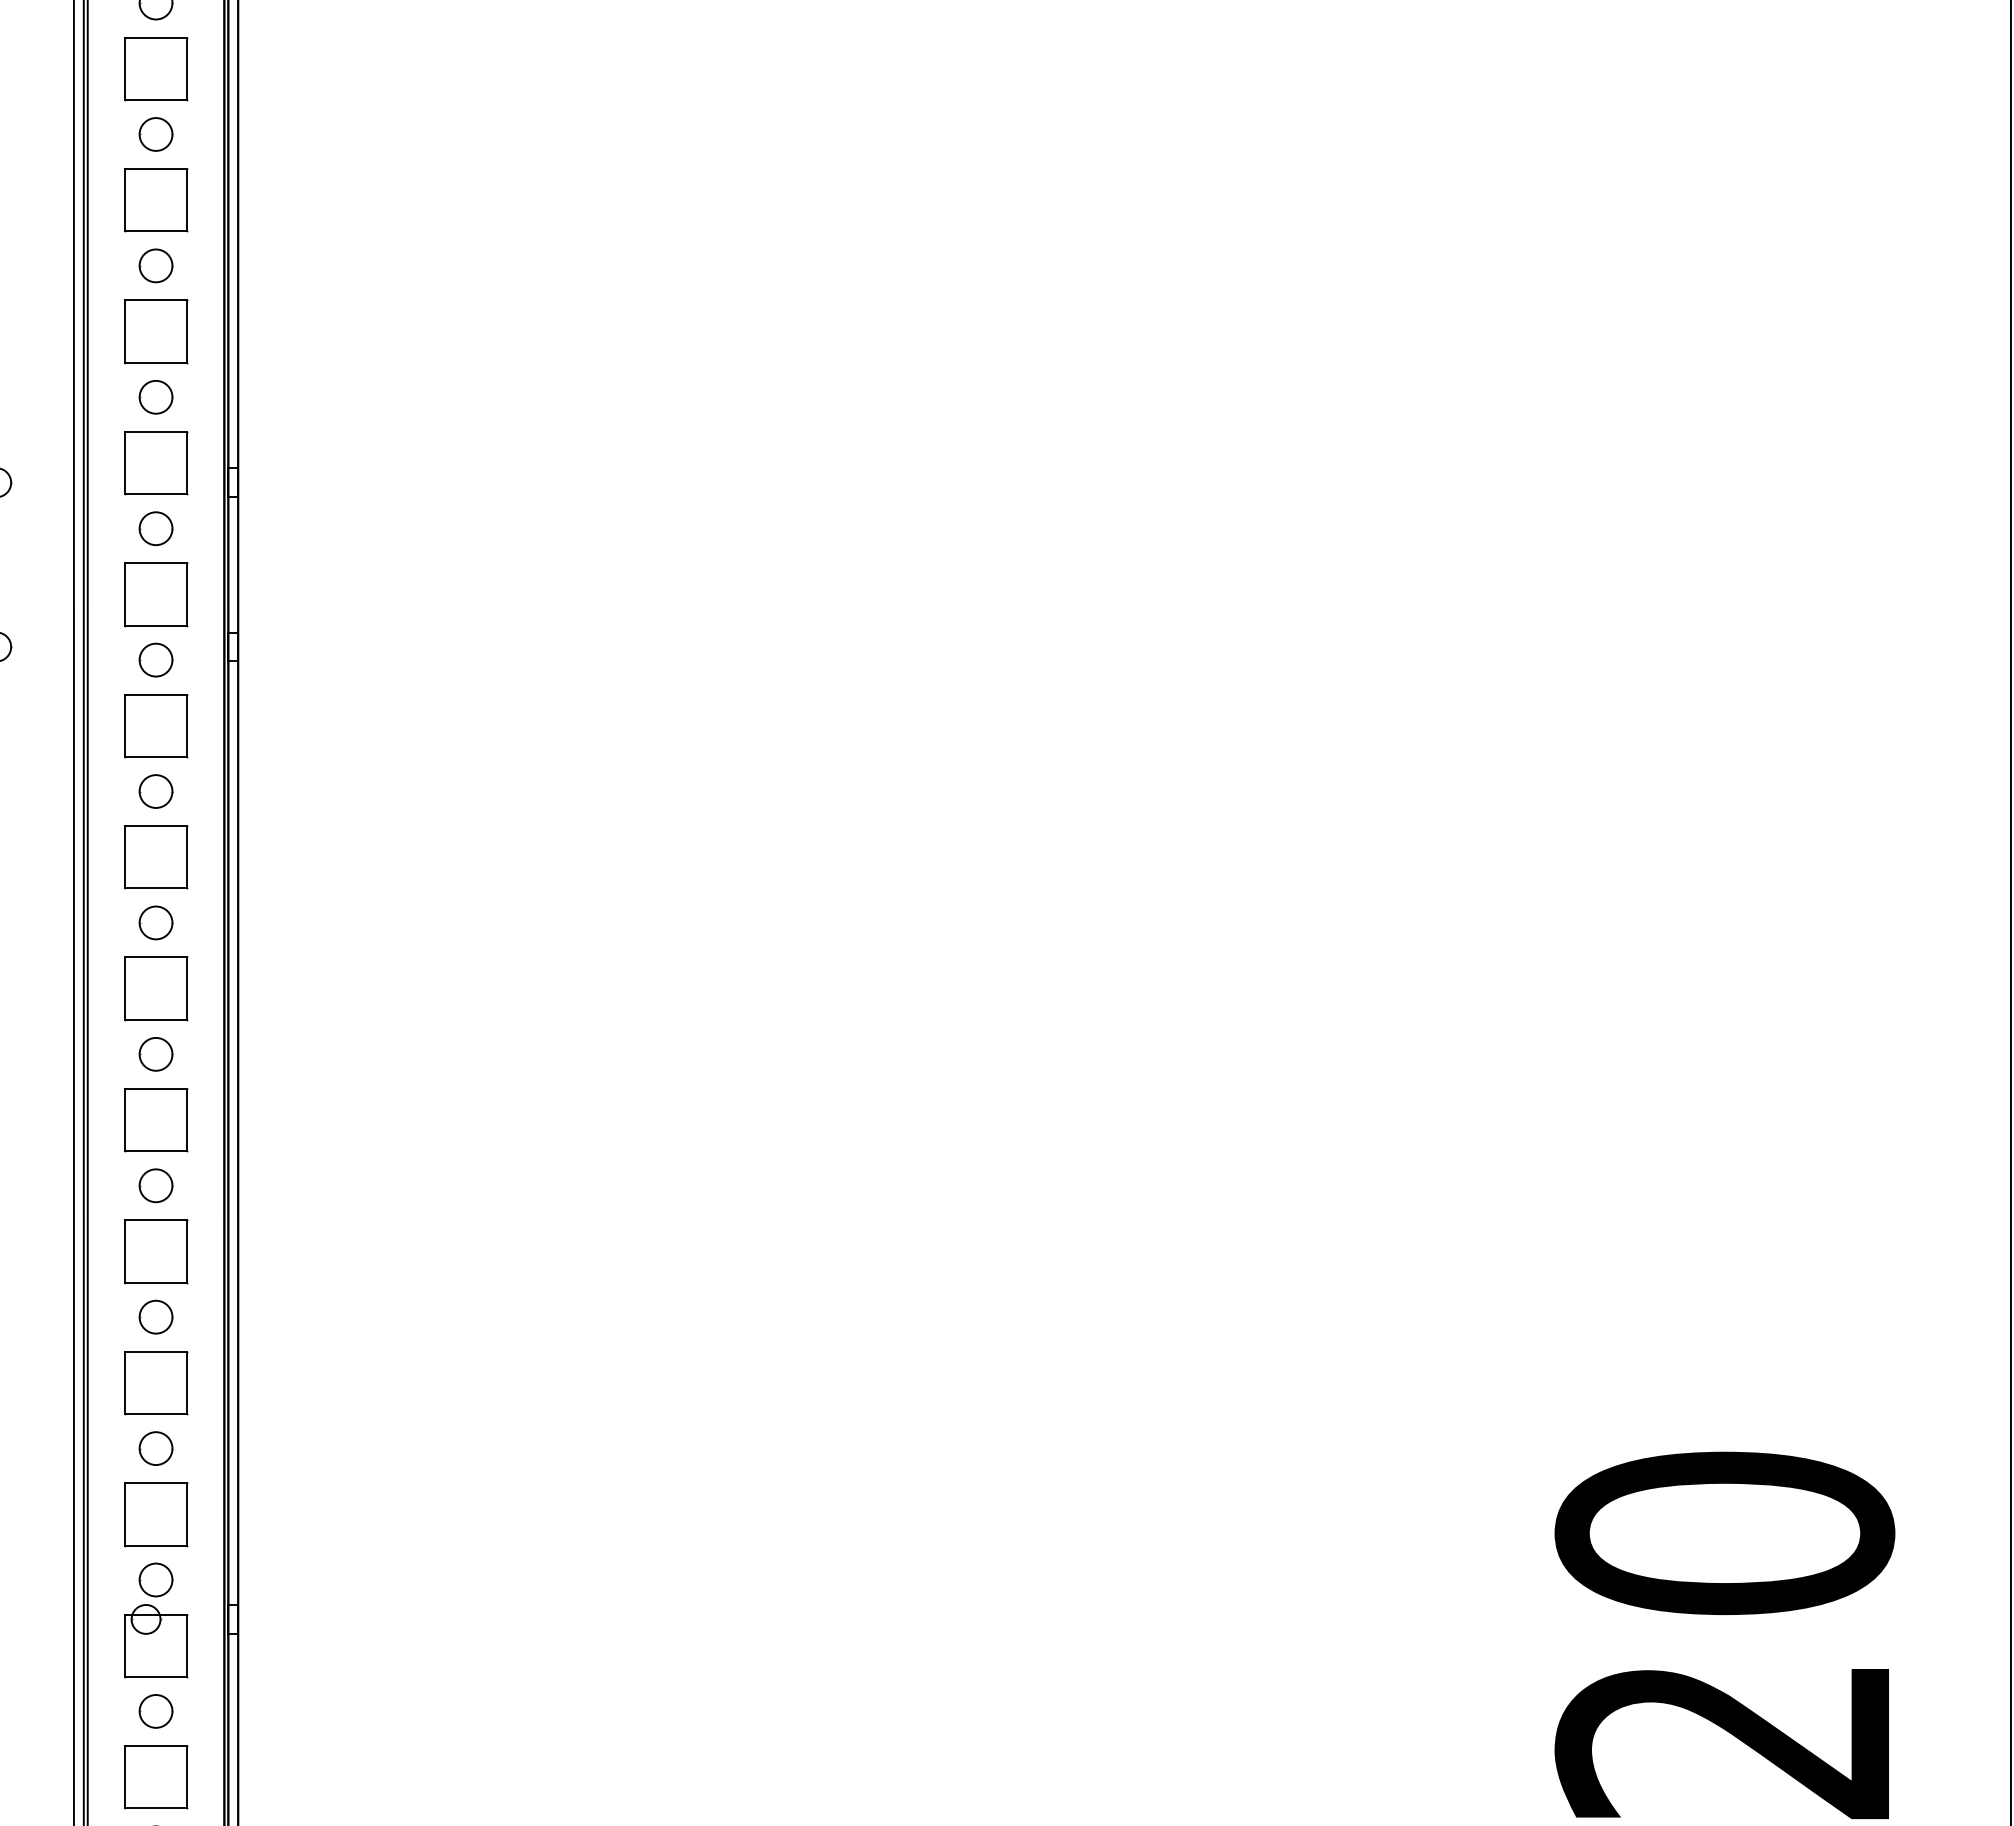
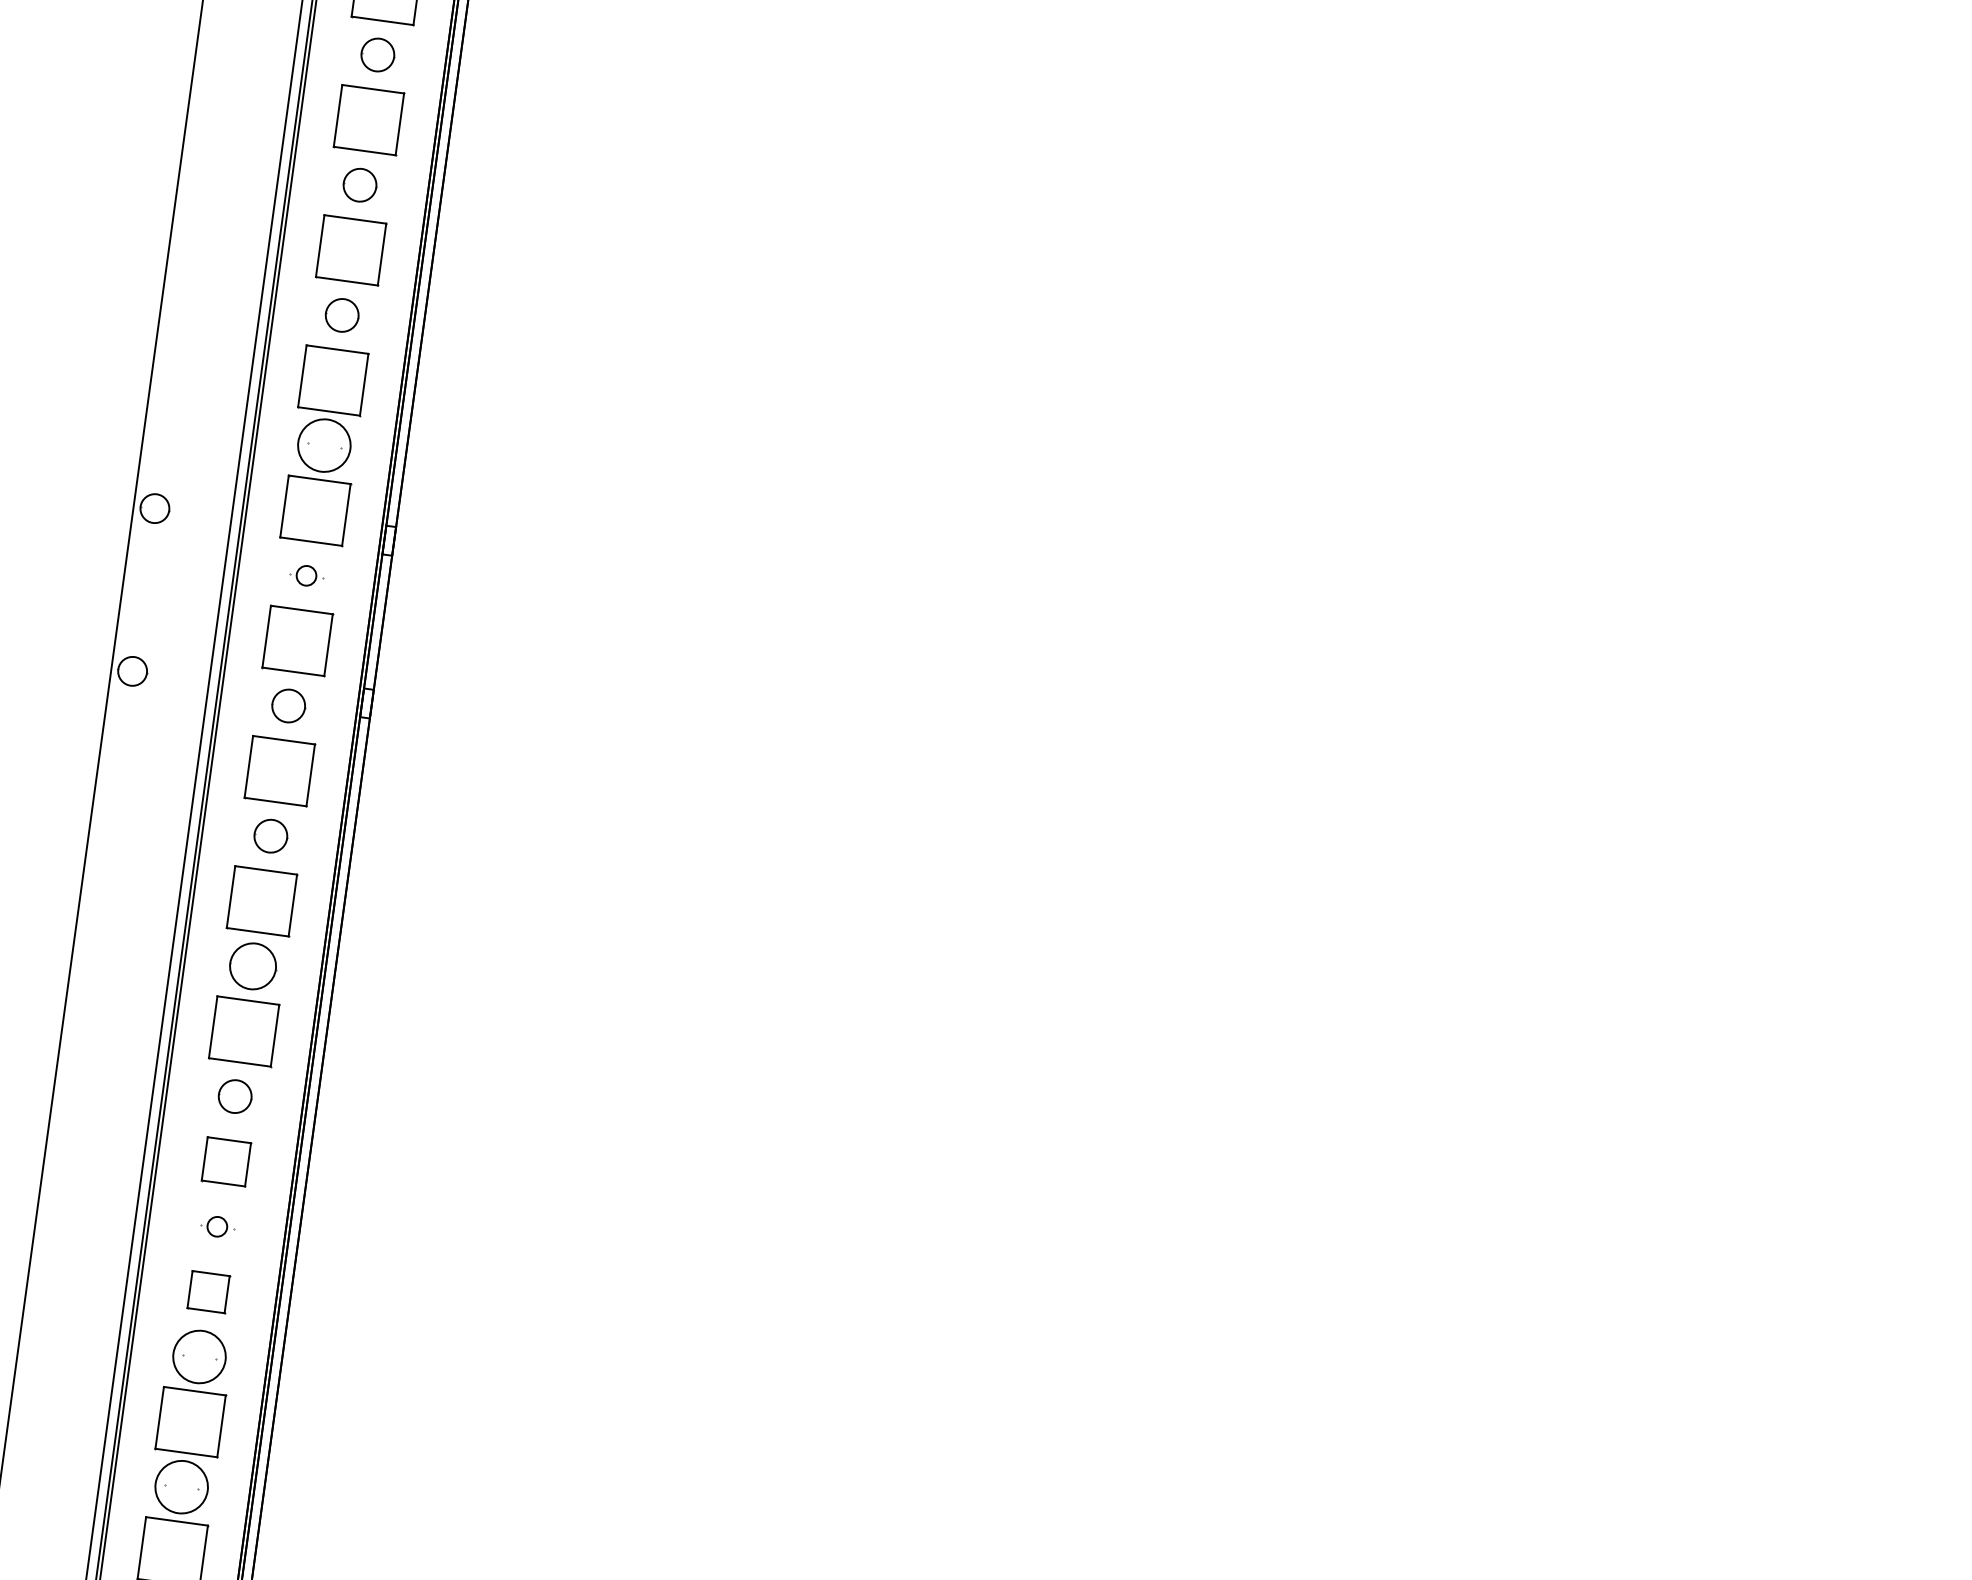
circle: (155, 396) -> (323, 444), size x1.6
circle: (155, 528) -> (306, 575), size x0.6
part: (155, 922) -> (252, 965), size x1.4
part: (156, 1120) -> (226, 1162), size x0.7
circle: (155, 1185) -> (216, 1226), size x0.6
part: (156, 1251) -> (208, 1291), size x0.6
circle: (155, 1316) -> (199, 1356), size x1.6
circle: (155, 1448) -> (181, 1487), size x1.6

